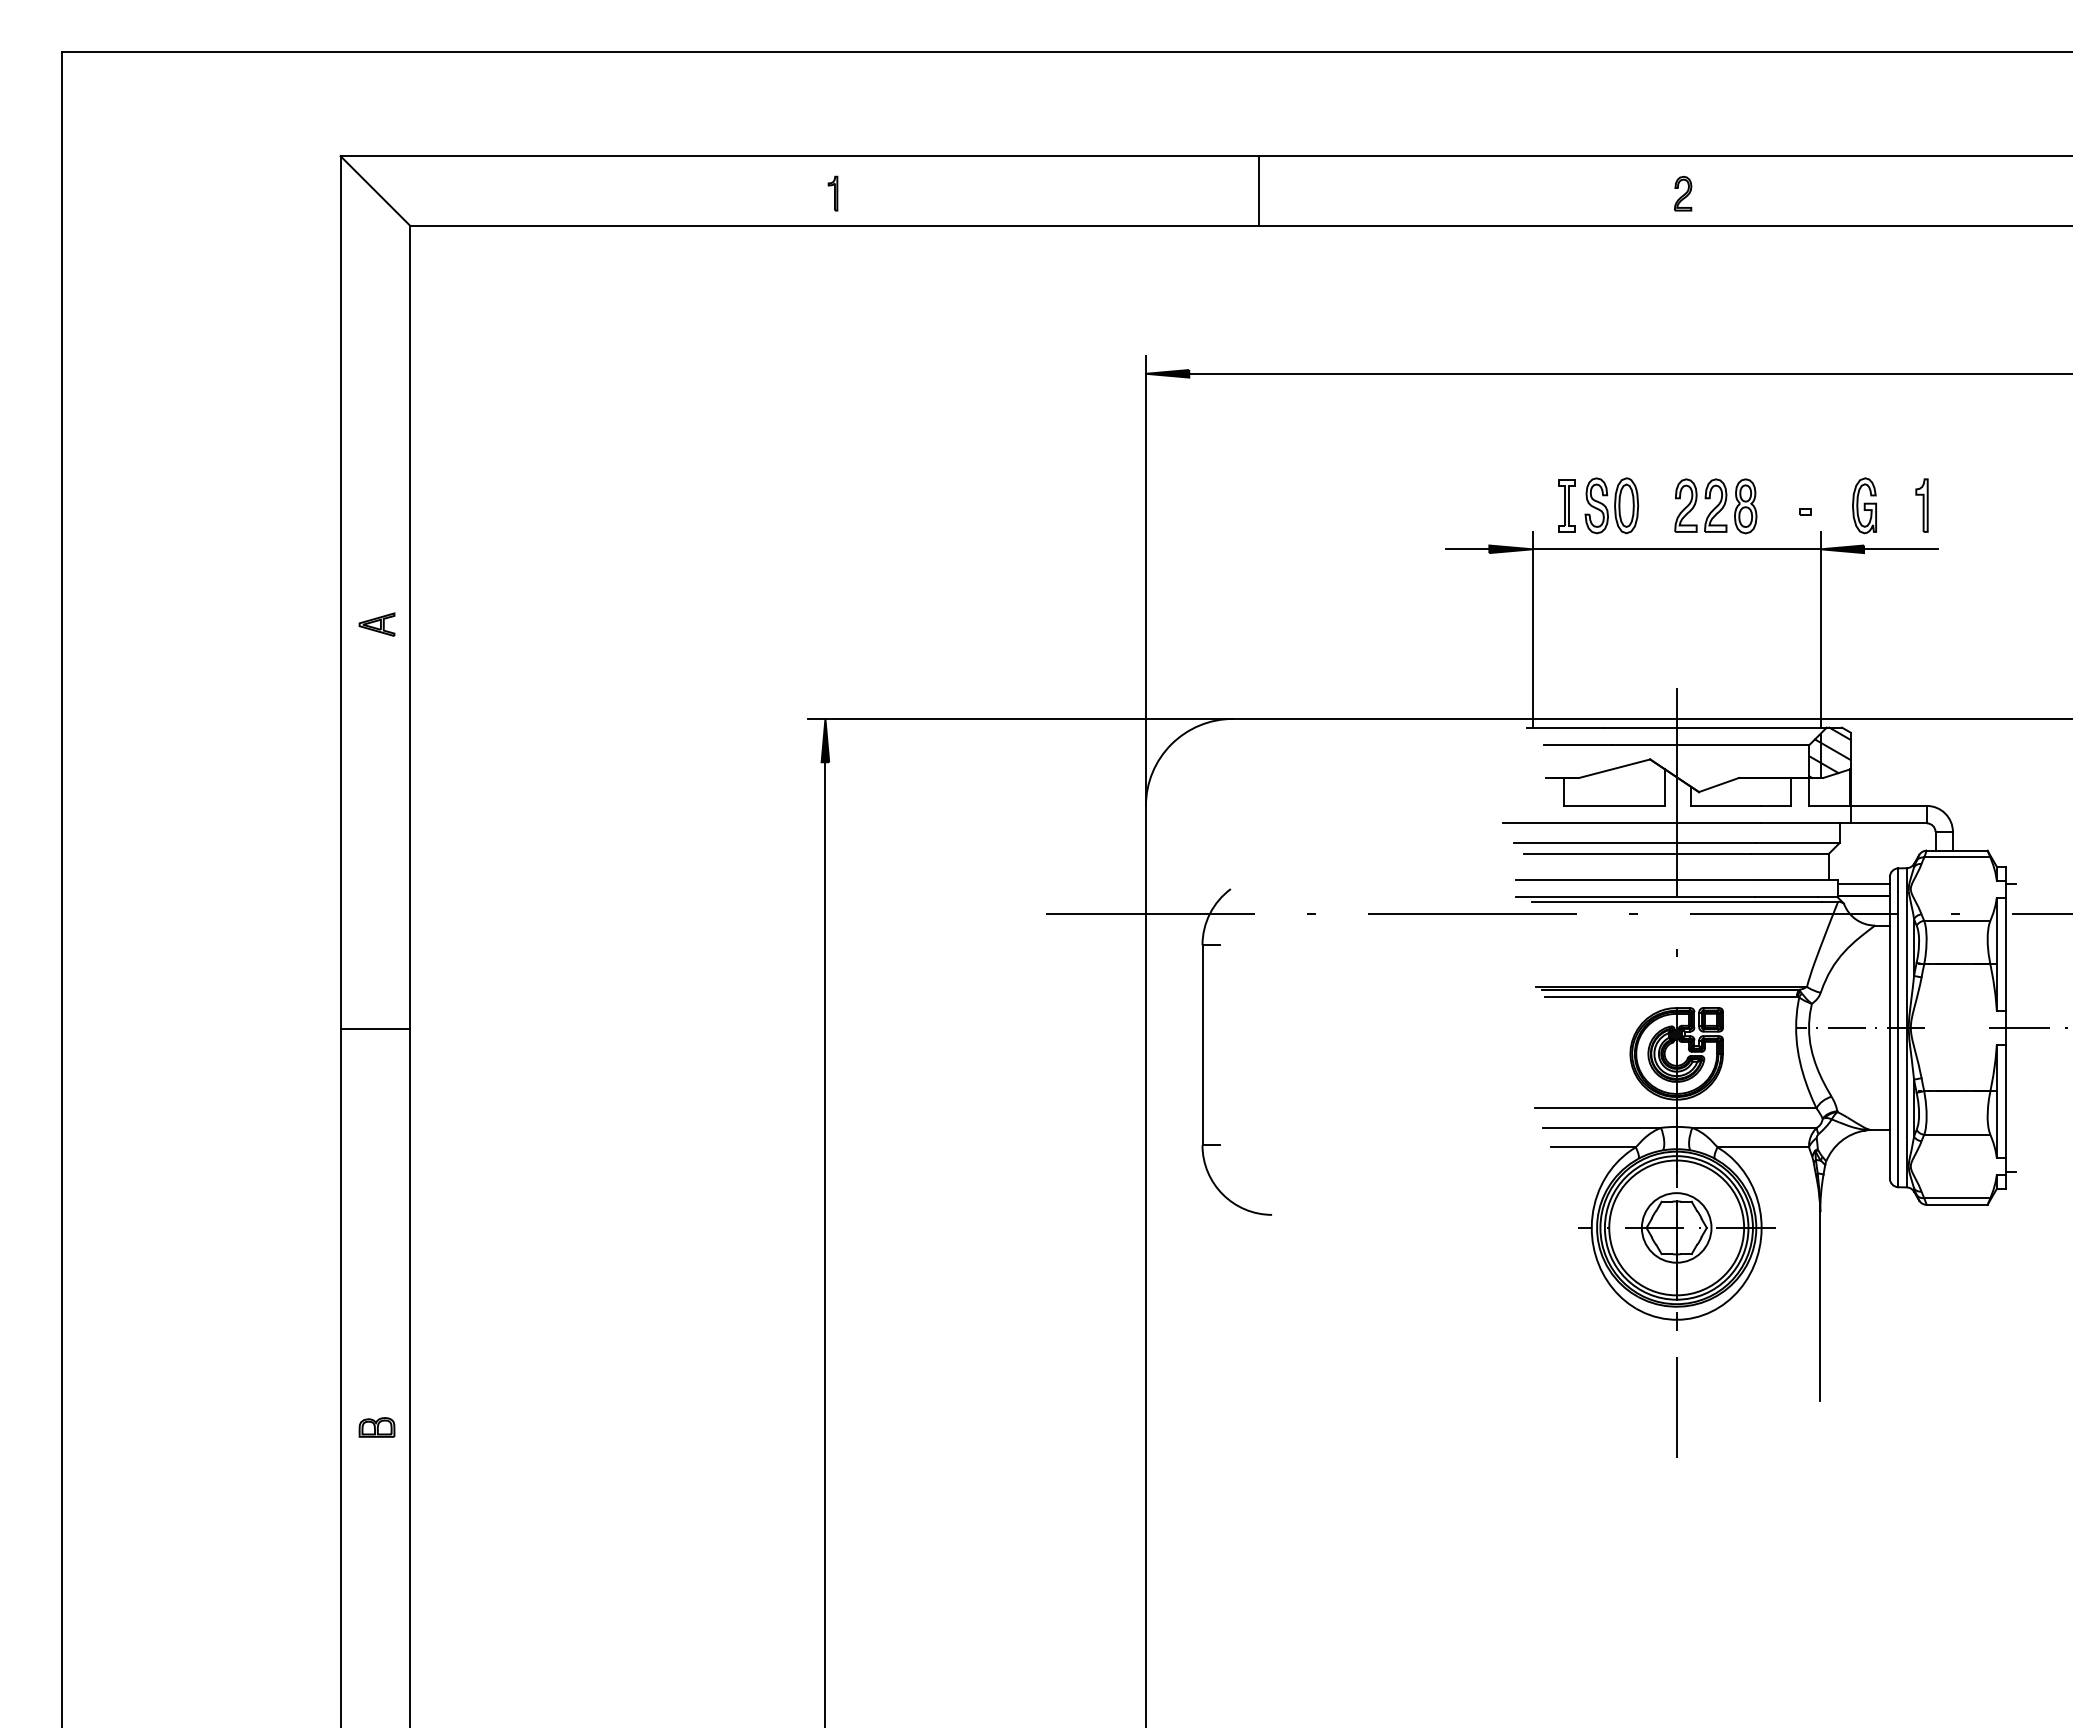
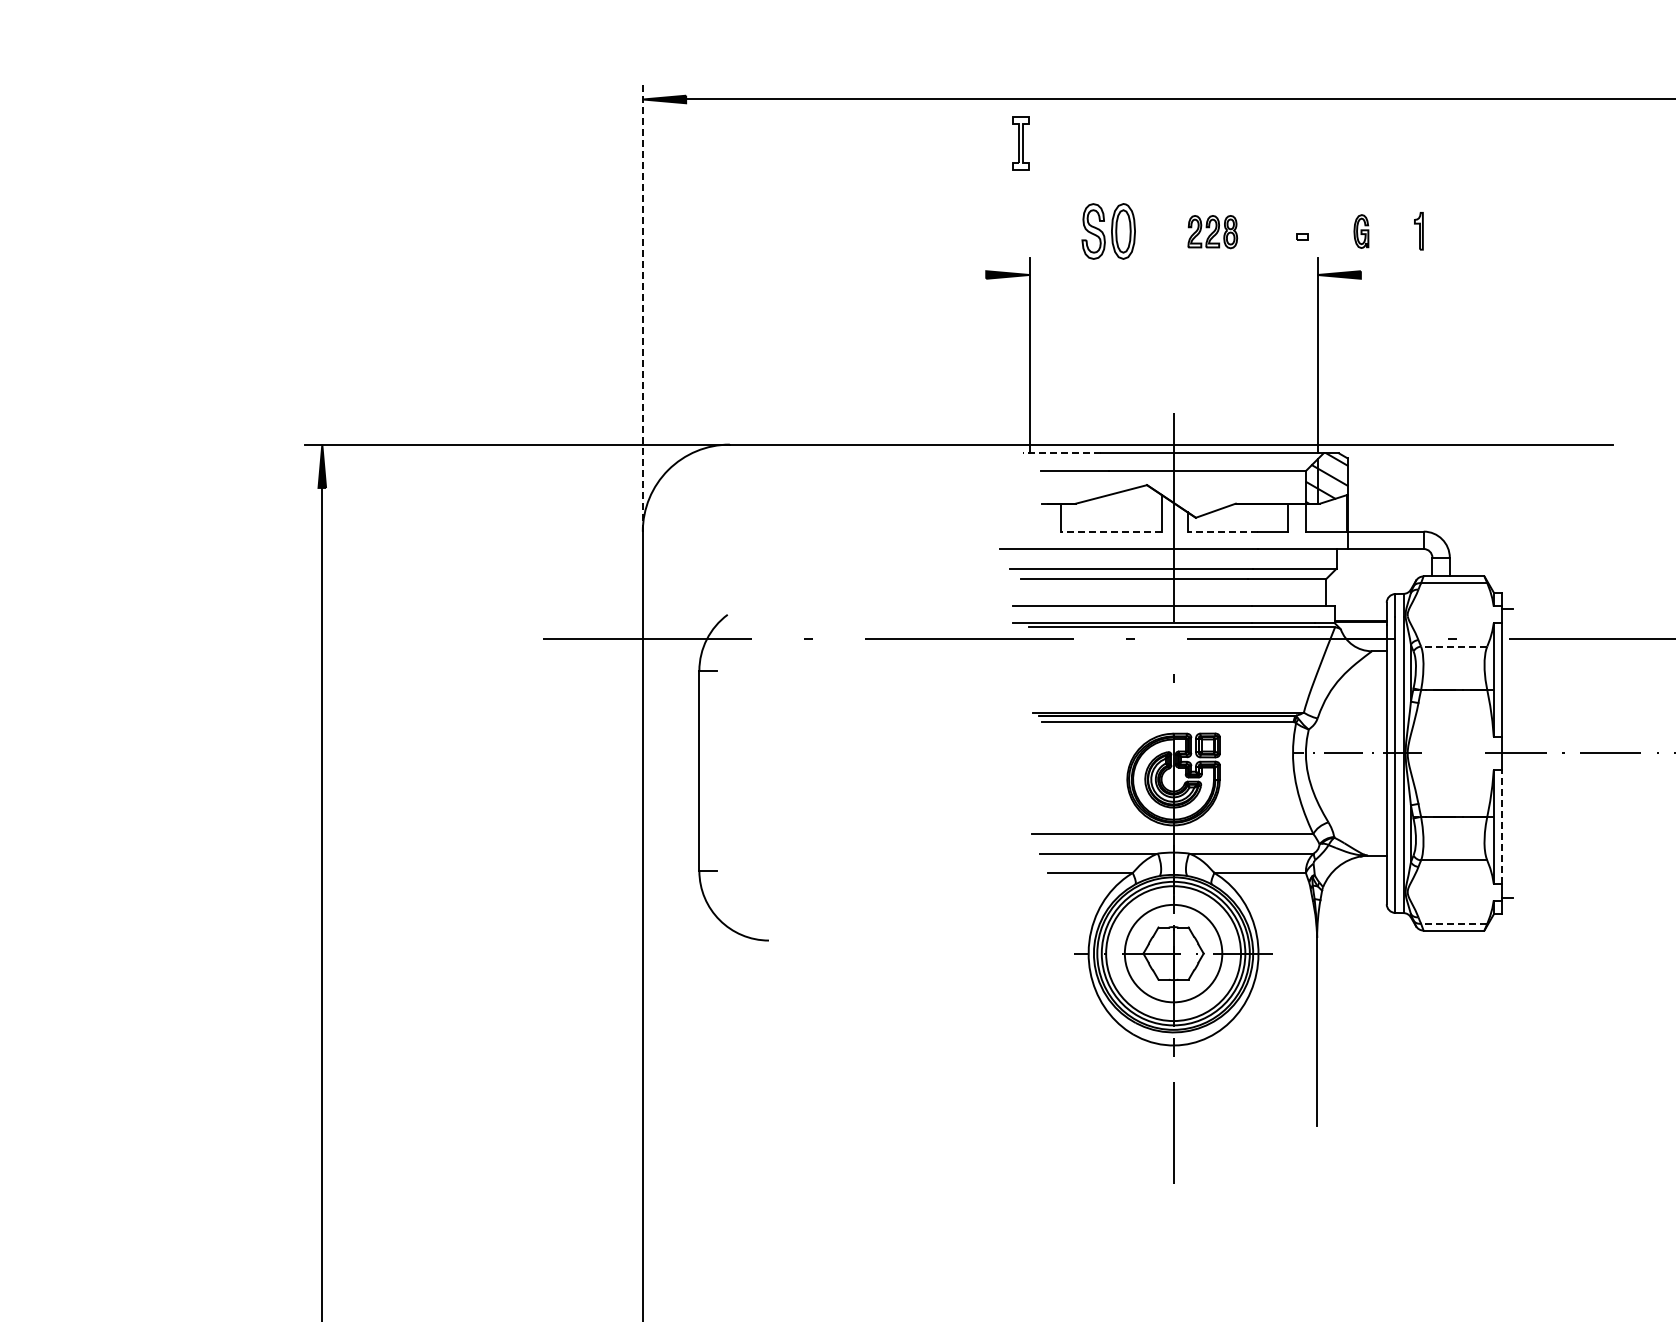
part: (1566, 505) -> (1020, 143), moved
part: (1864, 505) -> (1361, 231), size x0.6
part: (1921, 505) -> (1418, 231), size x0.7
part: (1715, 506) -> (1212, 232), size x0.6
line: (1467, 549) -> (964, 275), removed
line: (1676, 549) -> (1173, 275), removed
line: (1901, 549) -> (1398, 275), removed
line: (1145, 581) -> (642, 307), solid -> dashed
line: (1565, 727) -> (1062, 453), solid -> dashed
line: (1614, 805) -> (1111, 531), solid -> dashed
line: (1725, 805) -> (1222, 531), solid -> dashed
line: (1863, 884) -> (1360, 610), removed
line: (1956, 920) -> (1453, 646), solid -> dashed
line: (2005, 1101) -> (1502, 827), solid -> dashed
line: (1956, 1198) -> (1453, 924), solid -> dashed
circle: (1676, 1227) -> (1173, 953), size x1.4

